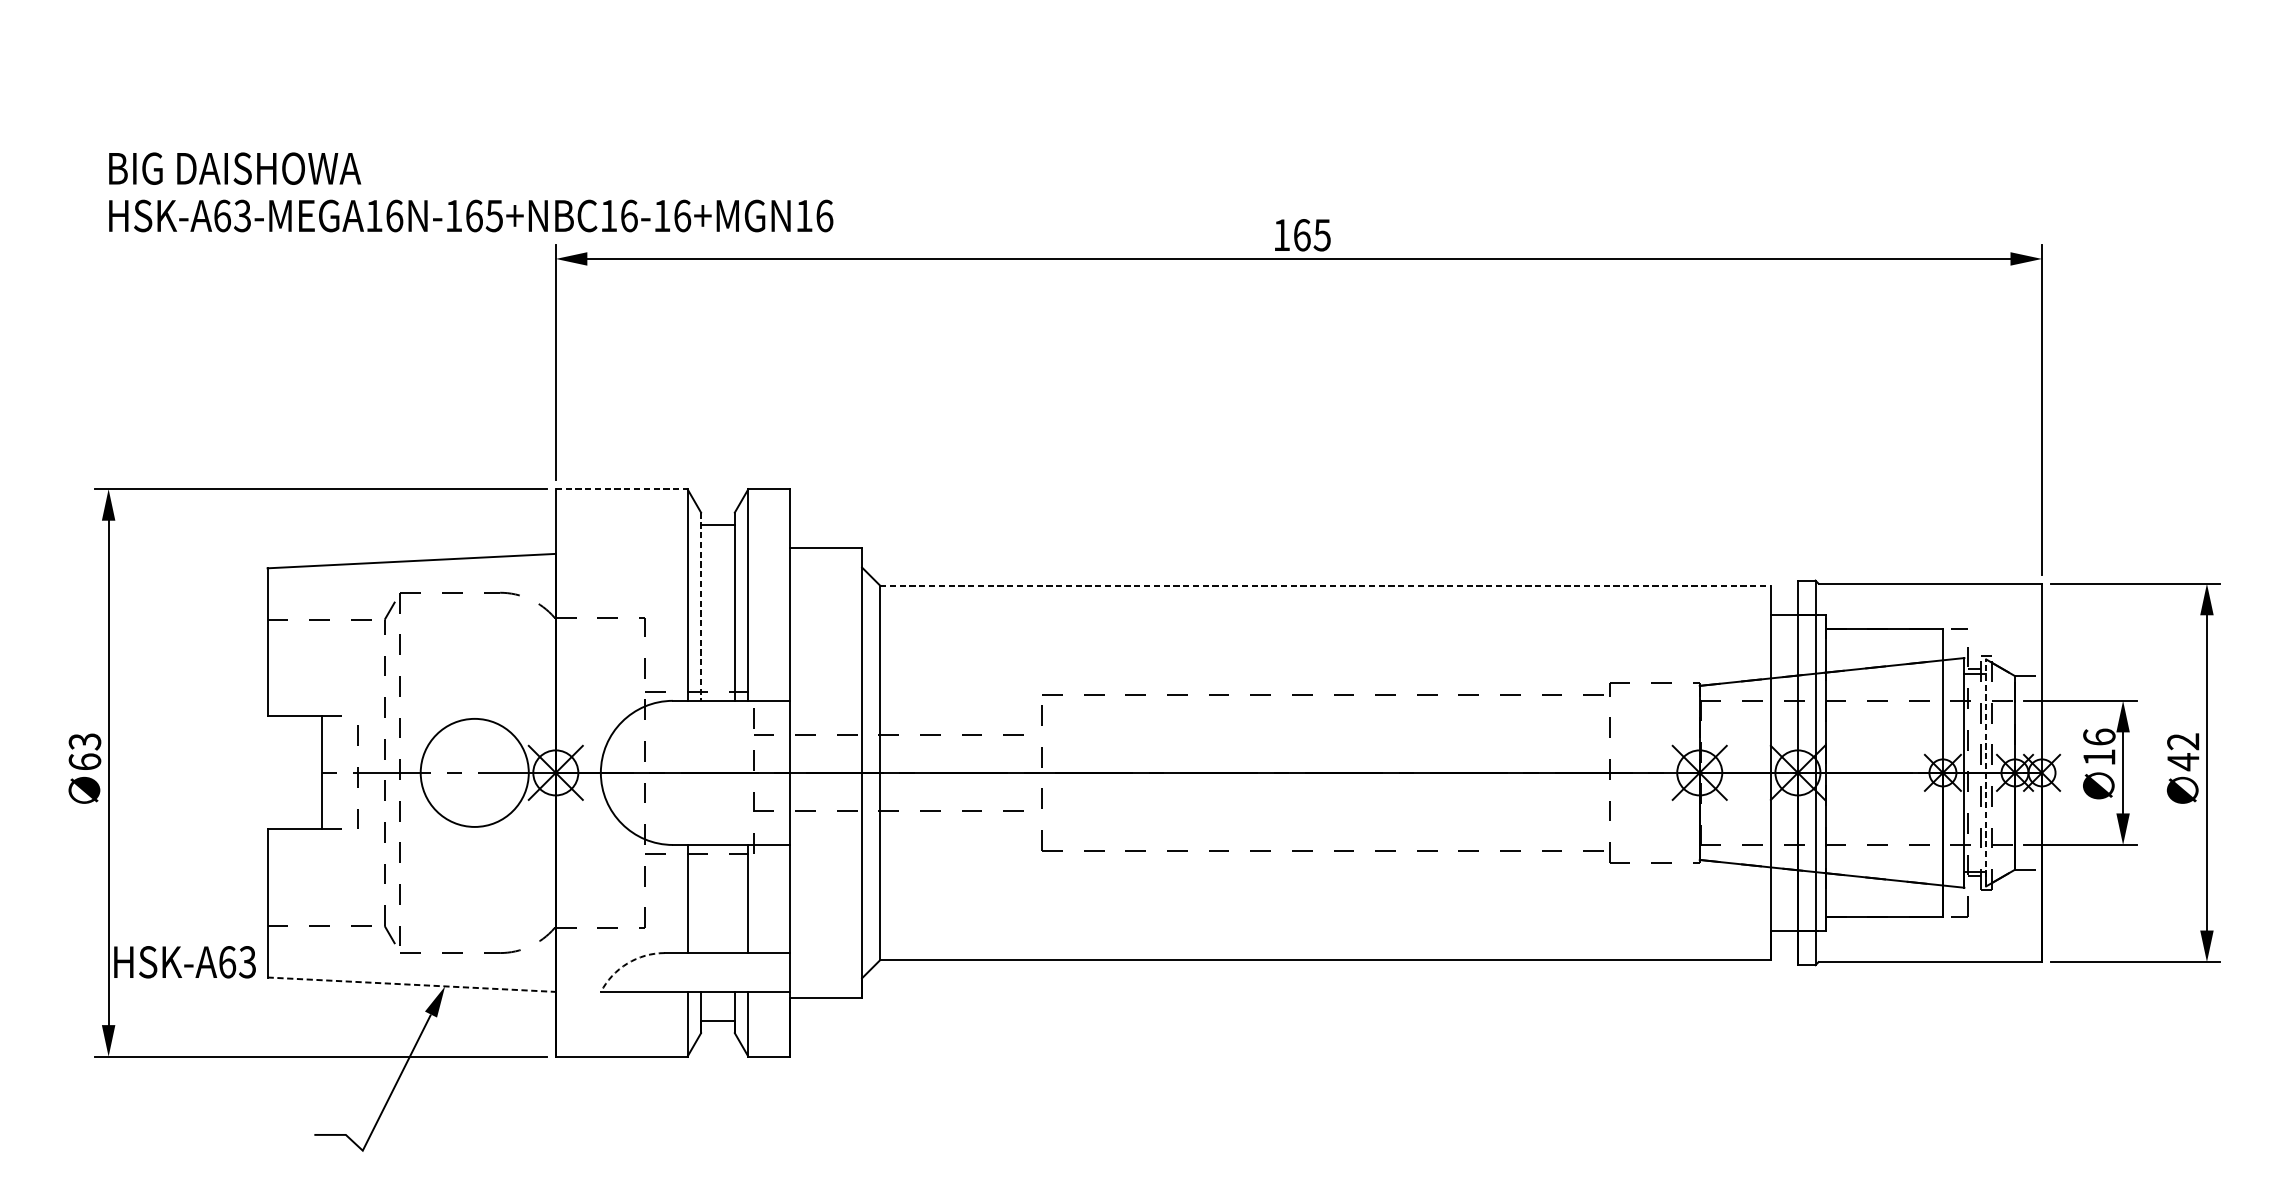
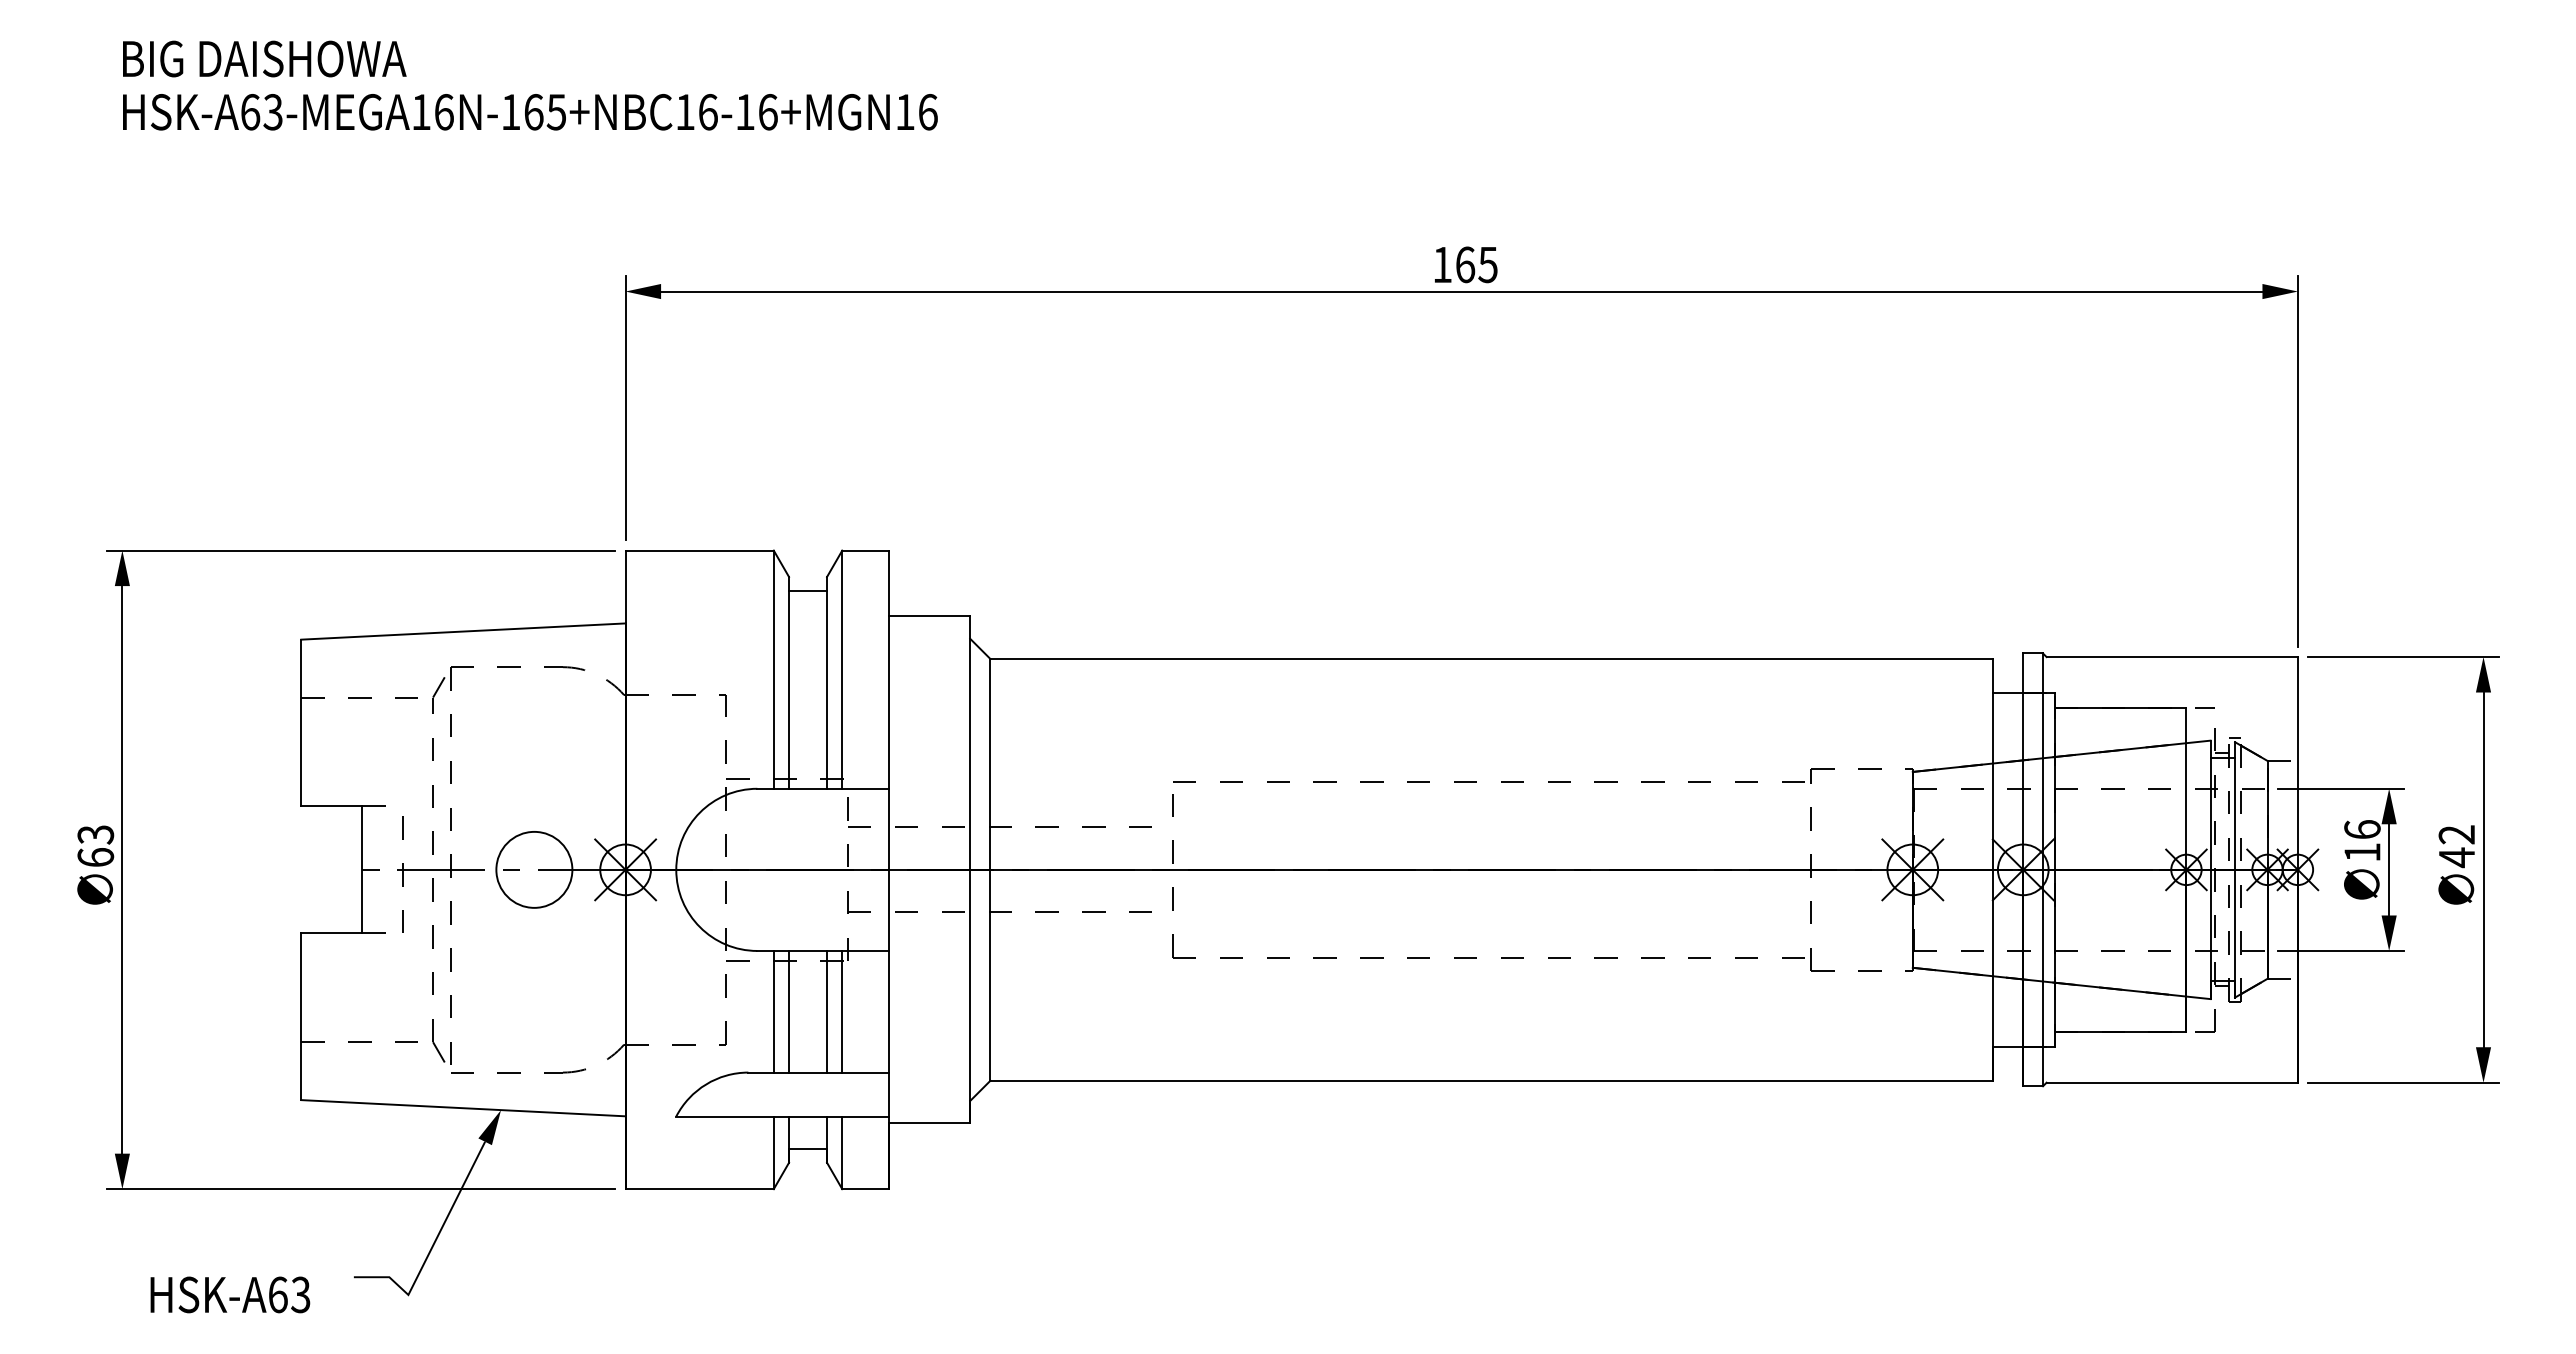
text: (471, 192) -> (530, 85), moved
line: (622, 489) -> (700, 550), dashed -> solid
line: (1326, 585) -> (1492, 659), dashed -> solid
line: (701, 606) -> (789, 682), dashed -> solid
circle: (474, 772) -> (534, 869), size x0.62
line: (1986, 772) -> (2235, 869), dashed -> solid
line: (701, 898) -> (789, 1011), added
line: (735, 898) -> (827, 1011), added
text: (185, 961) -> (230, 1294), moved
arc: (627, 963) -> (706, 1084), dashed -> solid
line: (411, 984) -> (463, 1108), dashed -> solid

